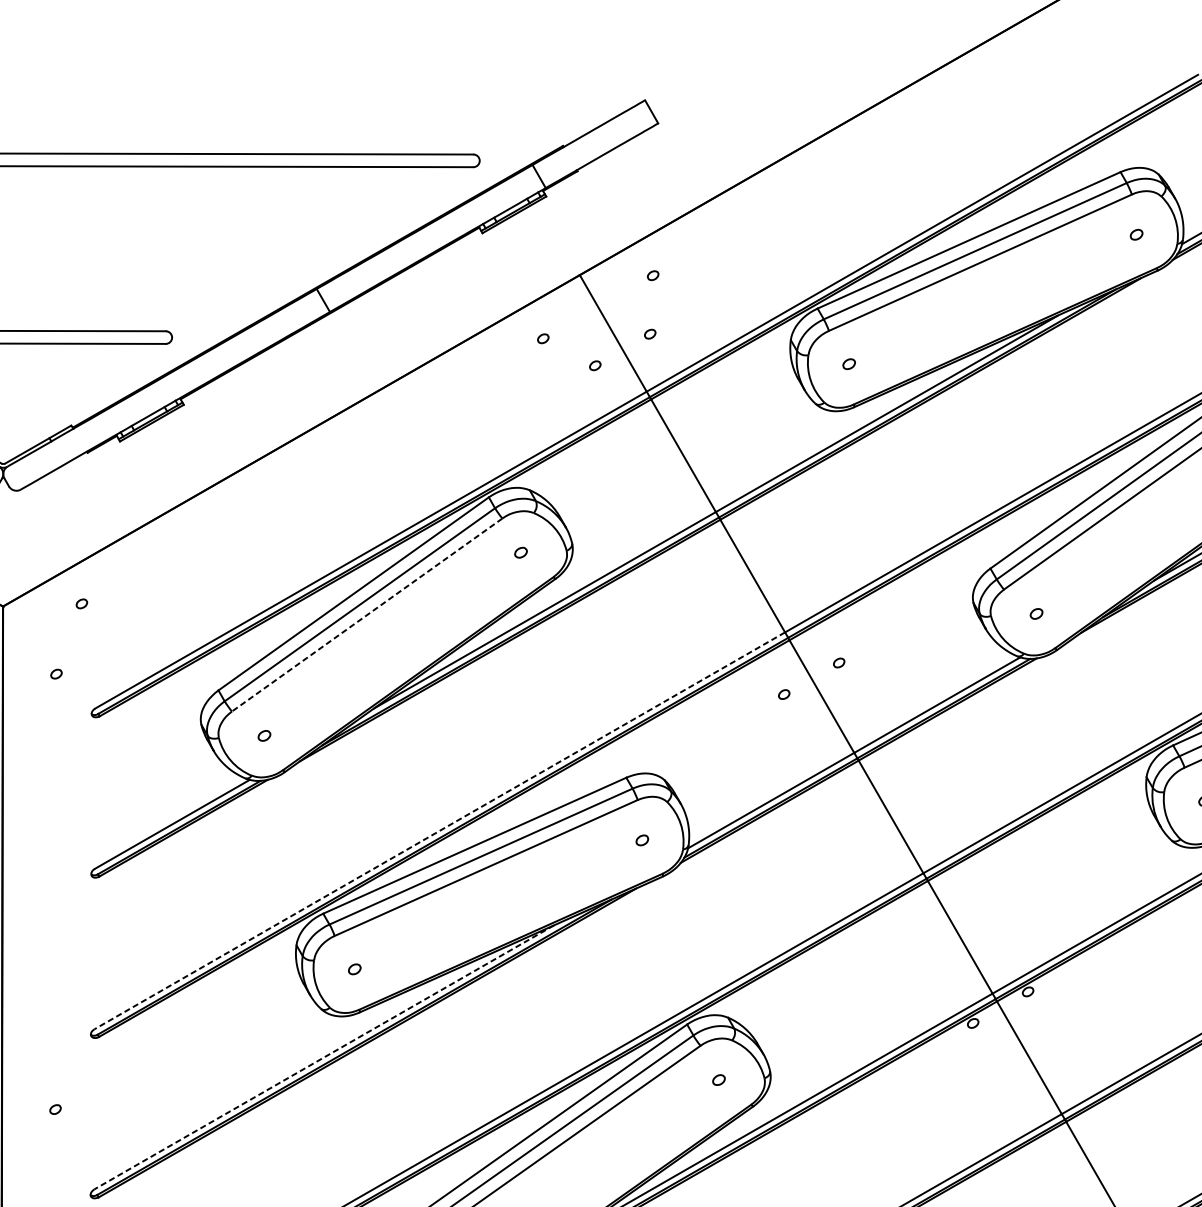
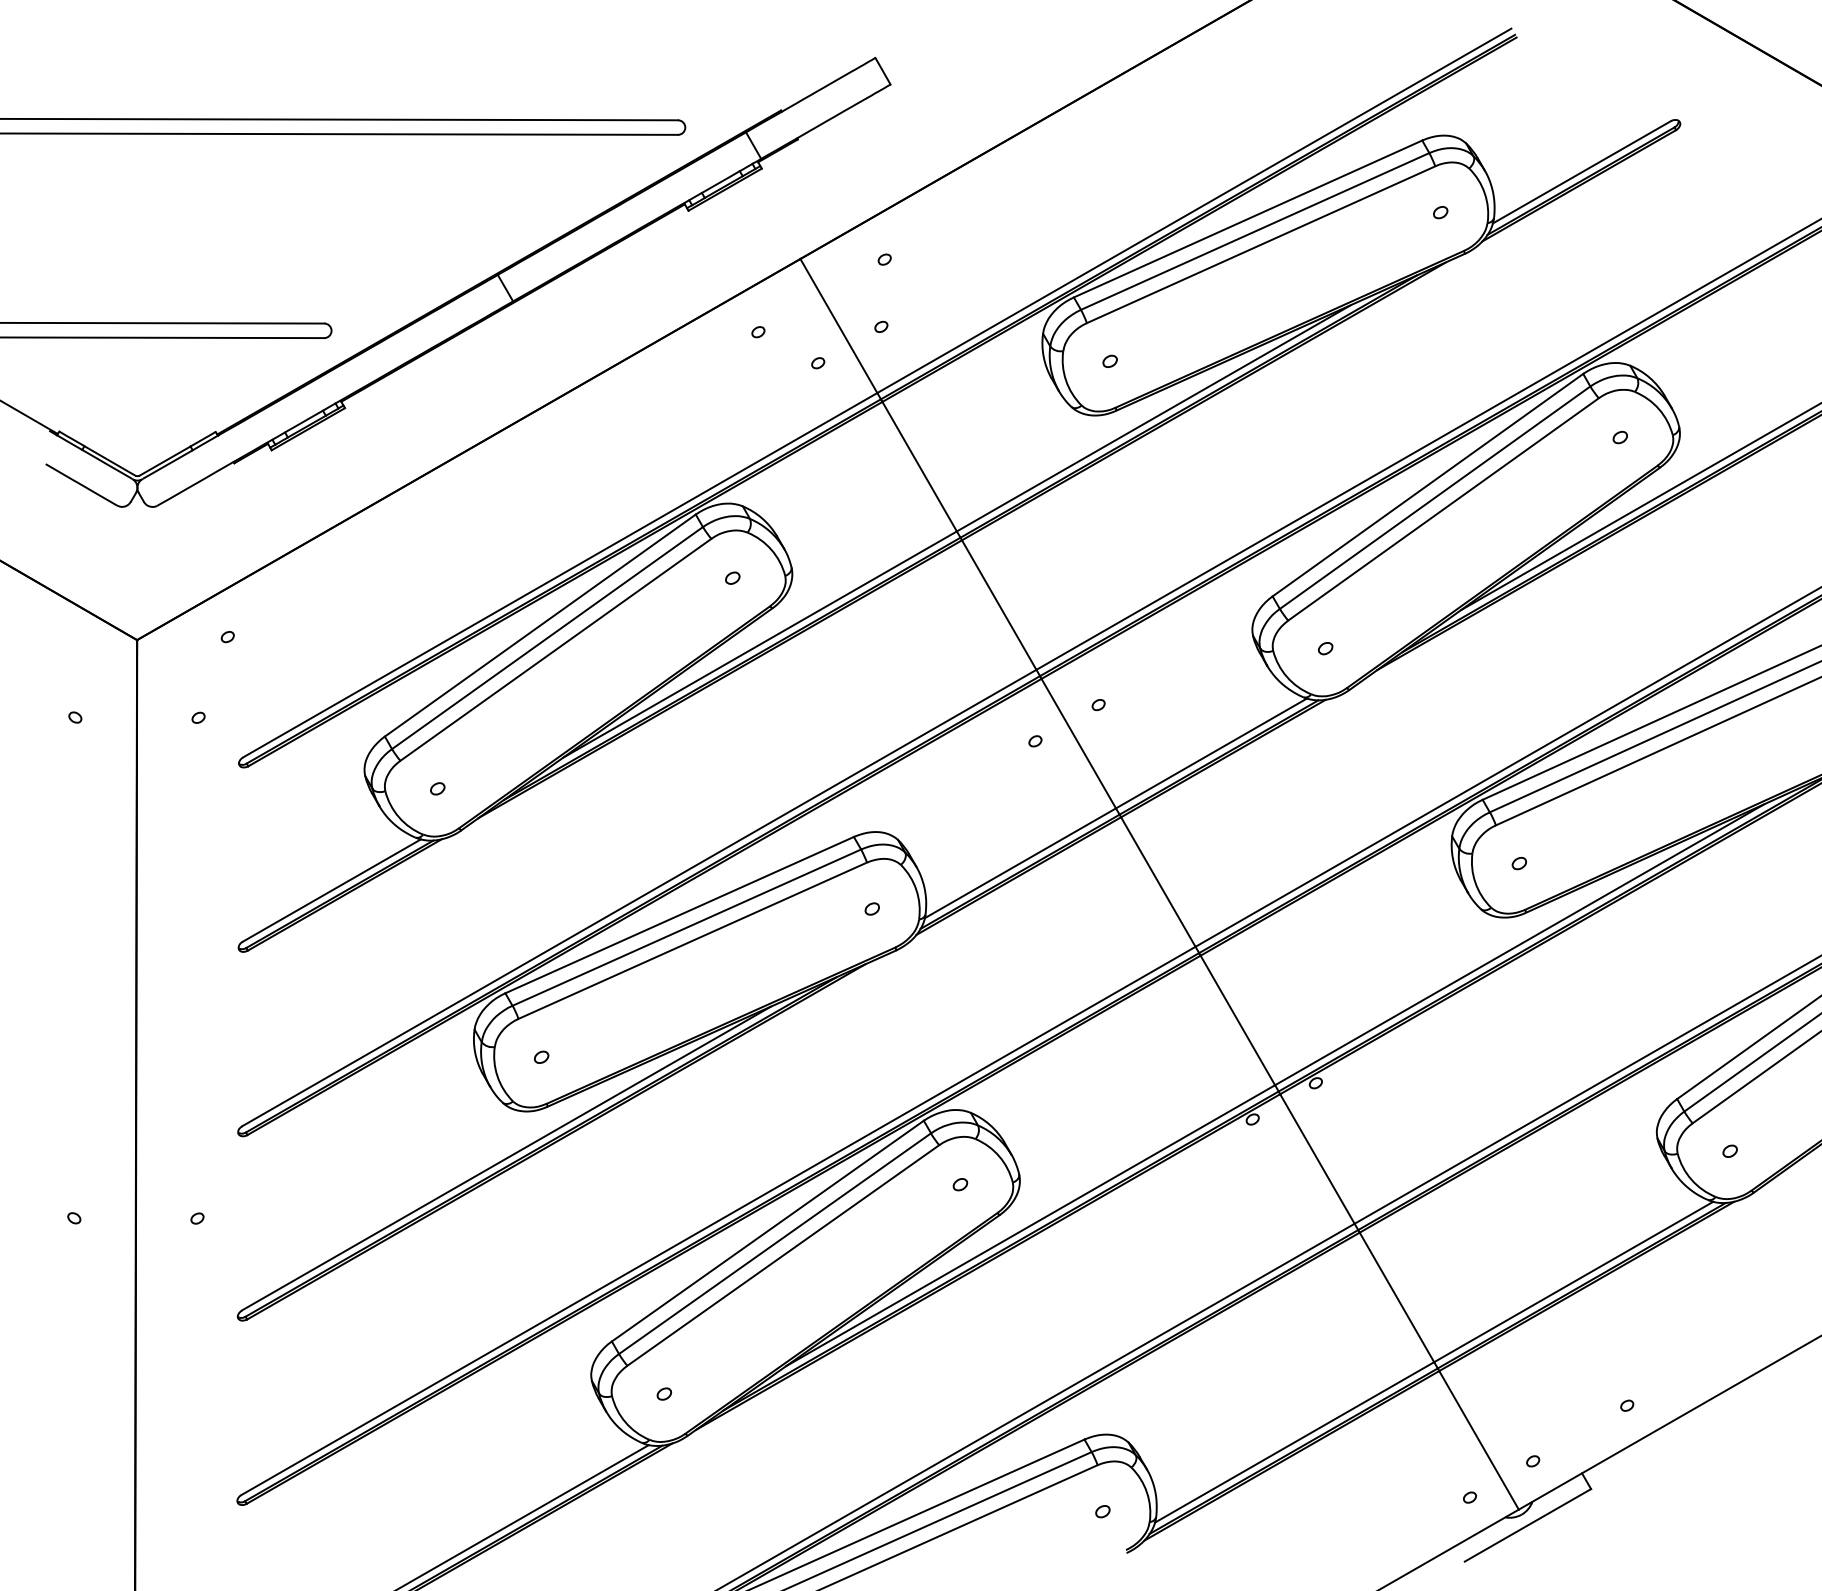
line: (366, 614) -> (555, 649), dashed -> solid
line: (439, 831) -> (639, 898), dashed -> solid
line: (324, 1057) -> (506, 1158), dashed -> solid

